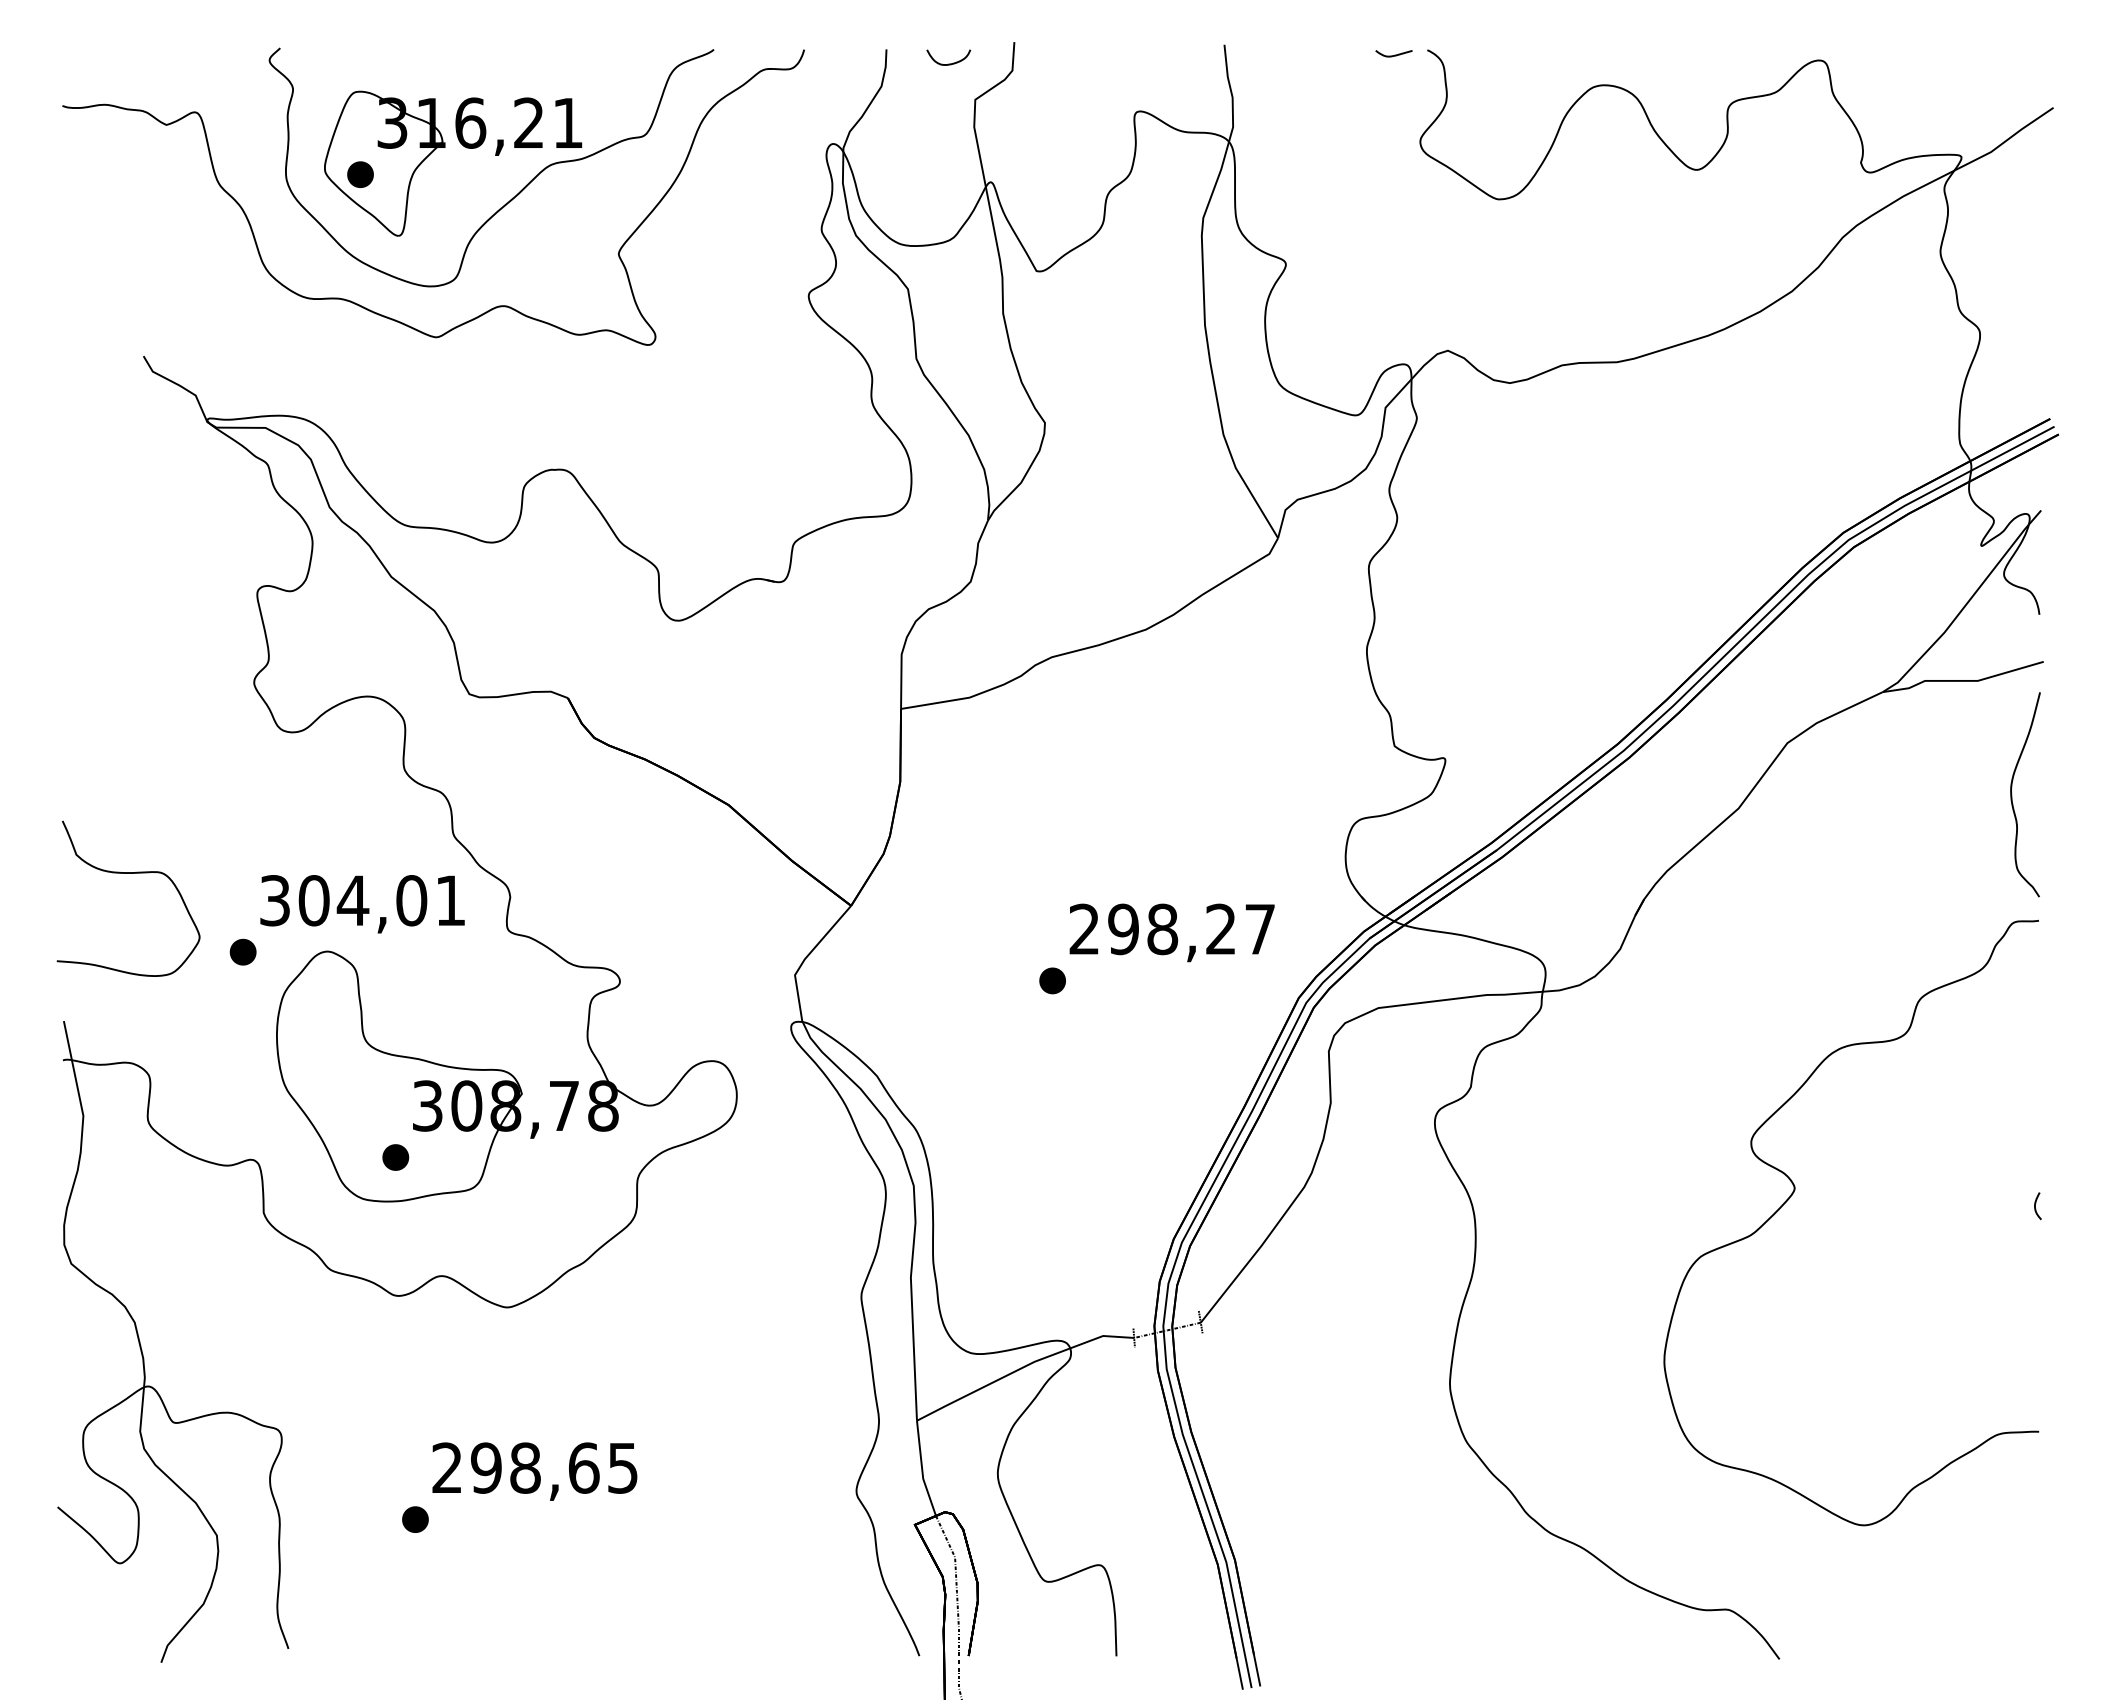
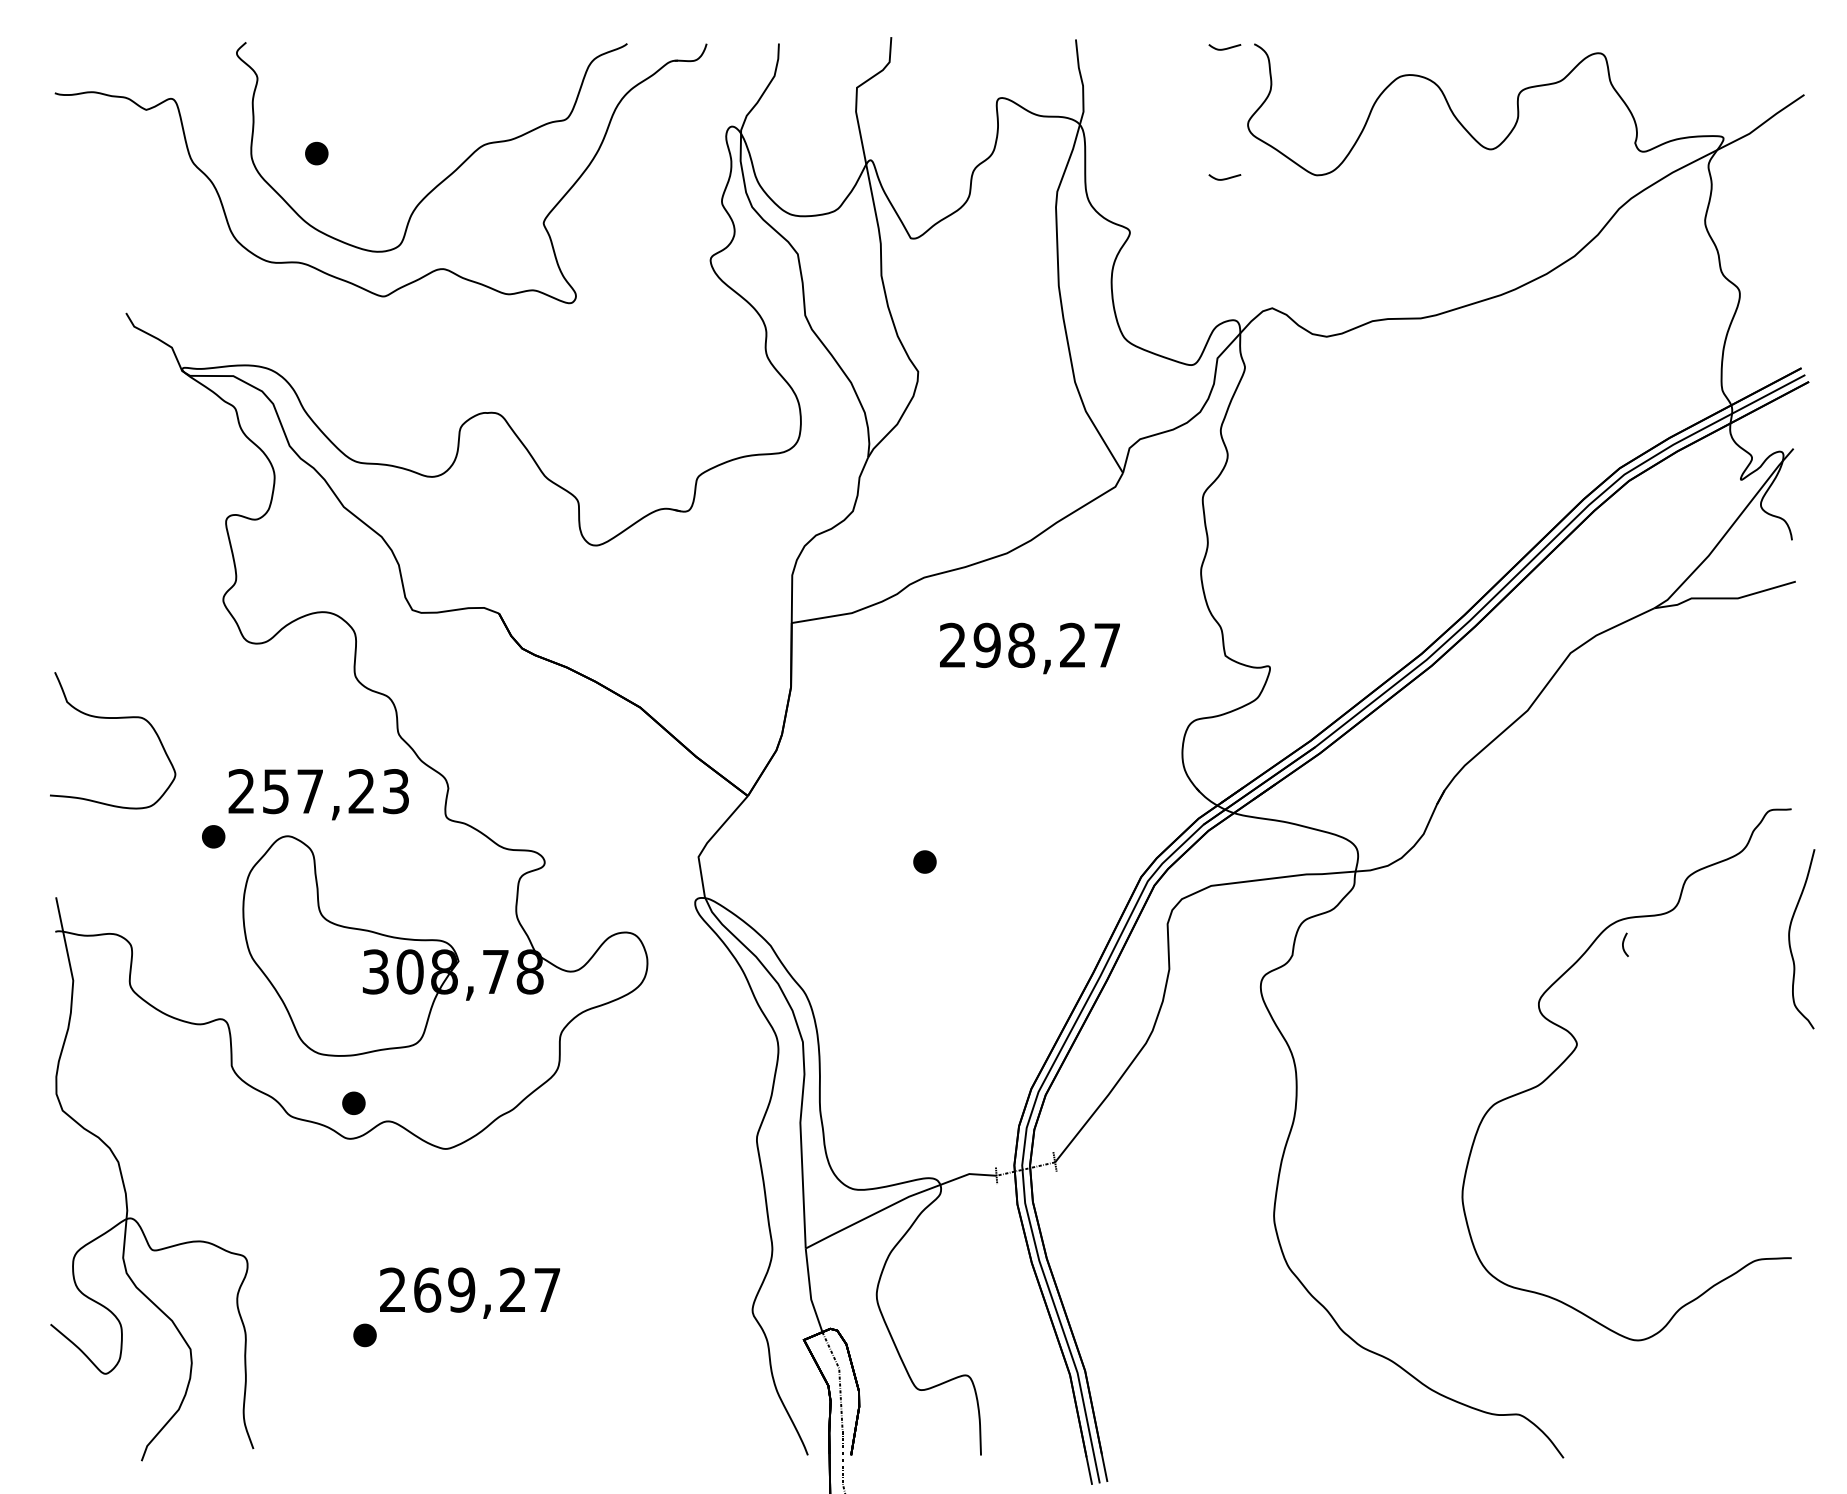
curve: (948, 63) -> (833, 55), removed
part: (445, 147) -> (391, 129), removed
curve: (1394, 202) -> (1225, 178), added
curve: (2012, 794) -> (1790, 938), moved
curve: (128, 873) -> (112, 718), moved
text: (362, 900) -> (318, 791), 304,01 -> 257,23
text: (1171, 932) -> (1029, 648), moved
part: (395, 1157) -> (353, 1103), moved
curve: (2035, 1206) -> (1623, 945), moved
text: (554, 1467) -> (487, 1289), 298,65 -> 269,27

